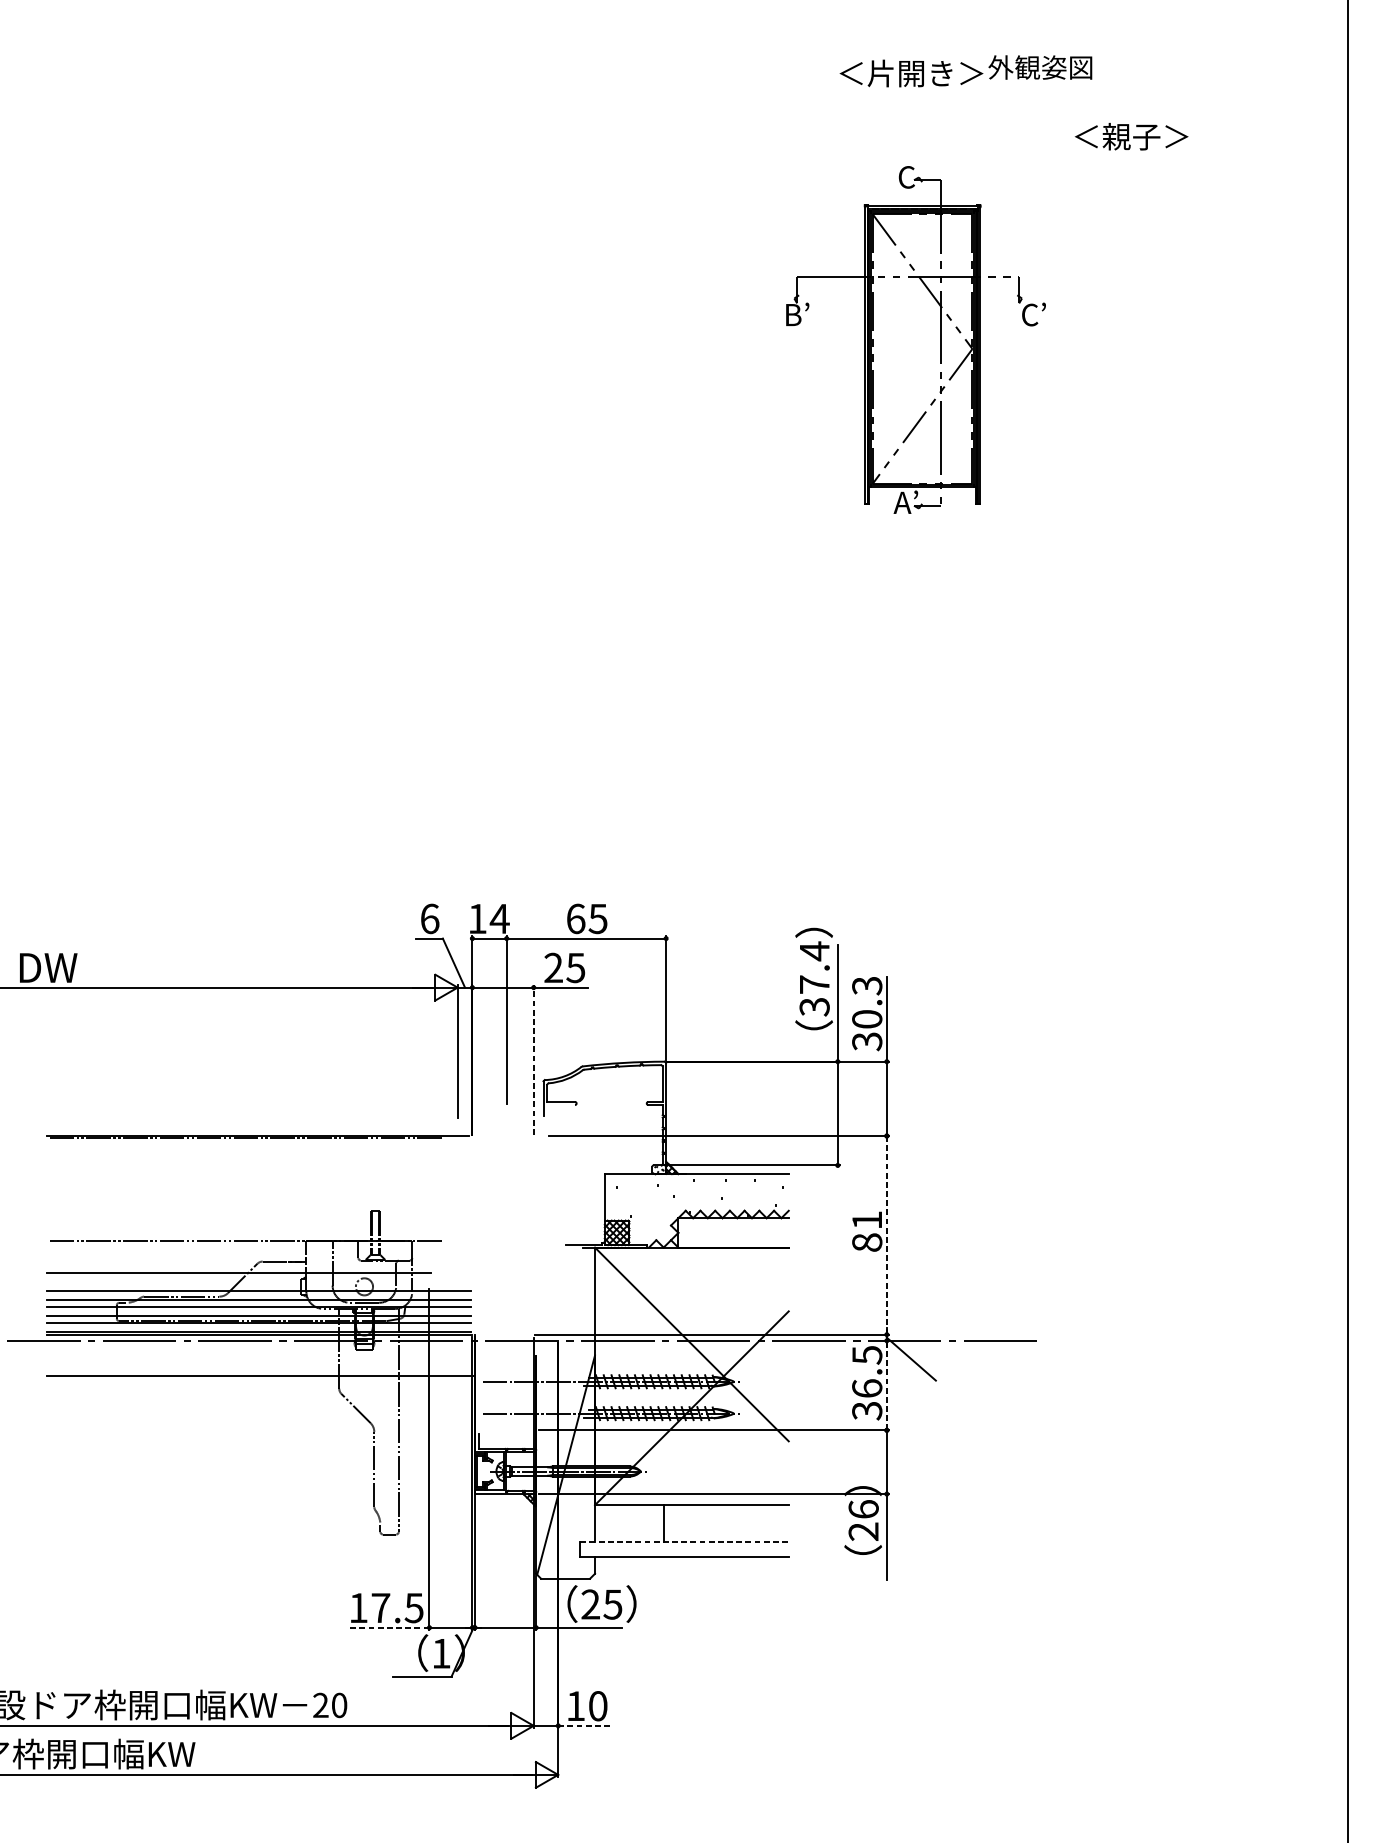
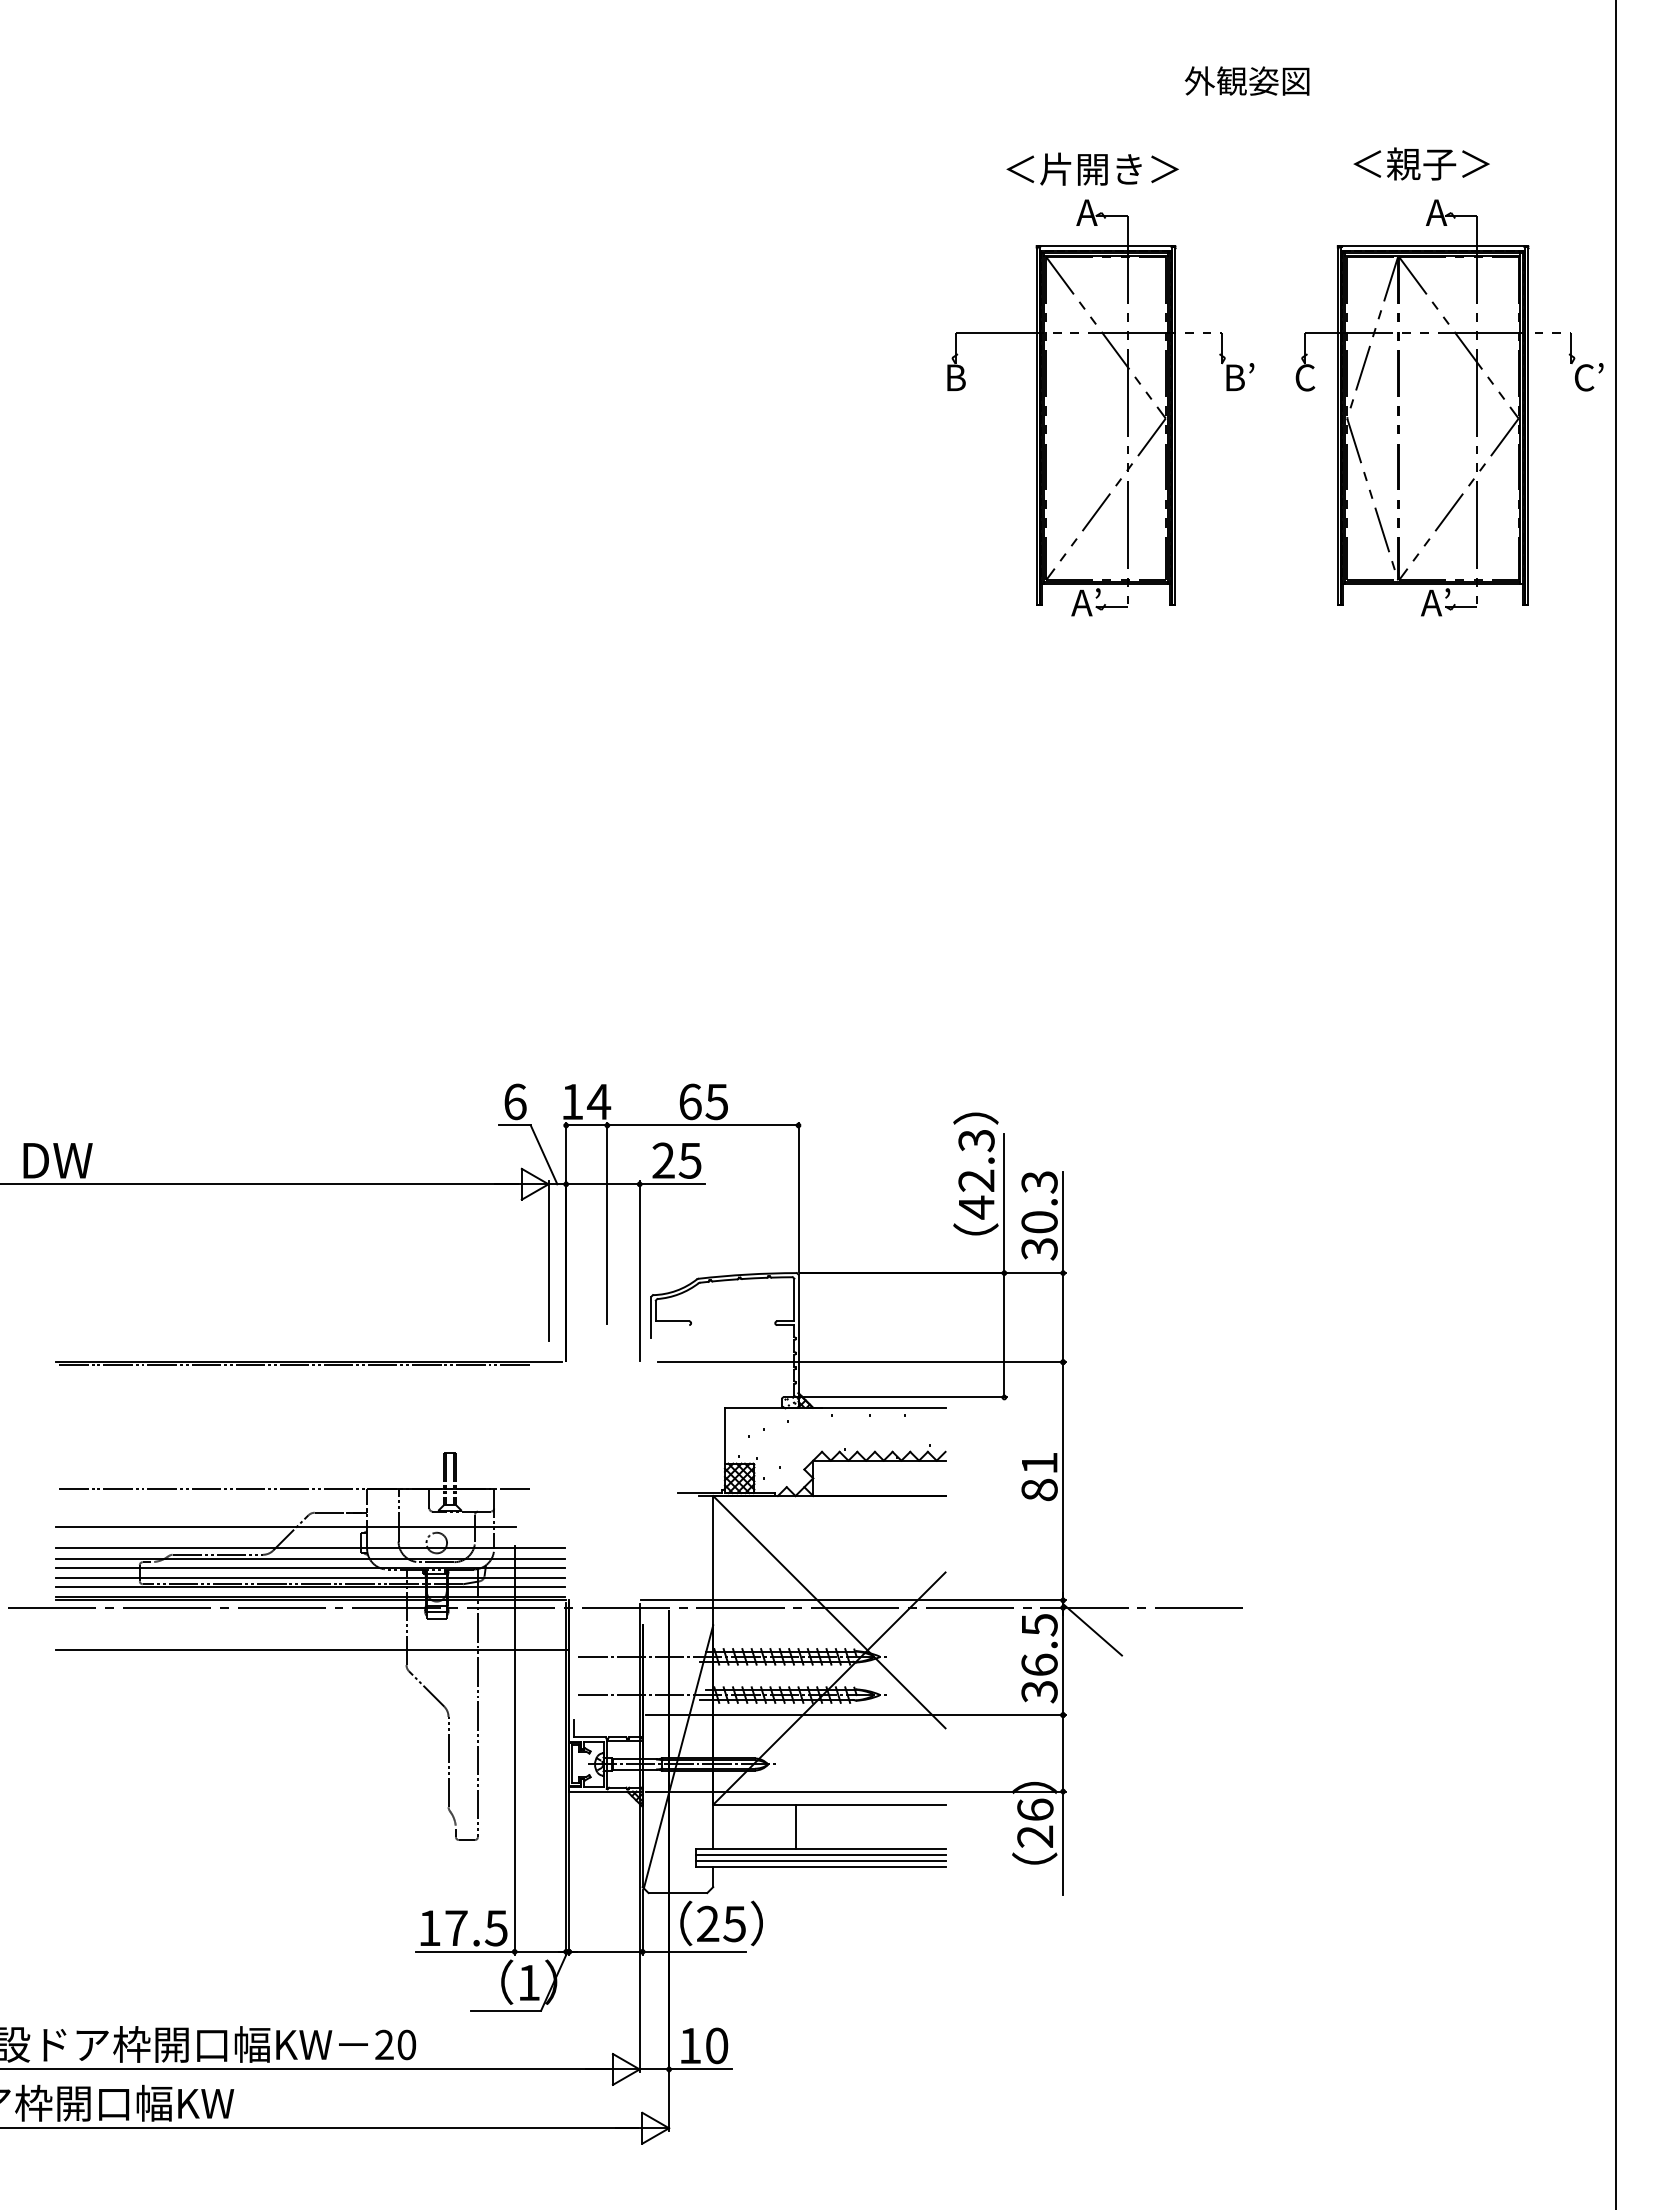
text: (911, 72) -> (1092, 168), moved
text: (1131, 136) -> (1421, 163), moved
text: (906, 177) -> (1086, 212), C -> A
text: (797, 314) -> (956, 377), B’ -> B
text: (1033, 314) -> (1239, 377), C’ -> B’
part: (1209, 339) -> (1449, 407), added
text: (814, 978) -> (976, 1173), 37.4 -> 42.3
line: (533, 1060) -> (639, 1271), dashed -> solid
line: (887, 1235) -> (1063, 1481), dashed -> solid
line: (887, 1385) -> (1063, 1661), dashed -> solid
line: (684, 1541) -> (820, 1848), dashed -> solid
line: (684, 1546) -> (820, 1854), added
line: (684, 1551) -> (820, 1860), added
line: (387, 1627) -> (464, 1951), dashed -> solid
line: (584, 1725) -> (700, 2069), dashed -> solid

